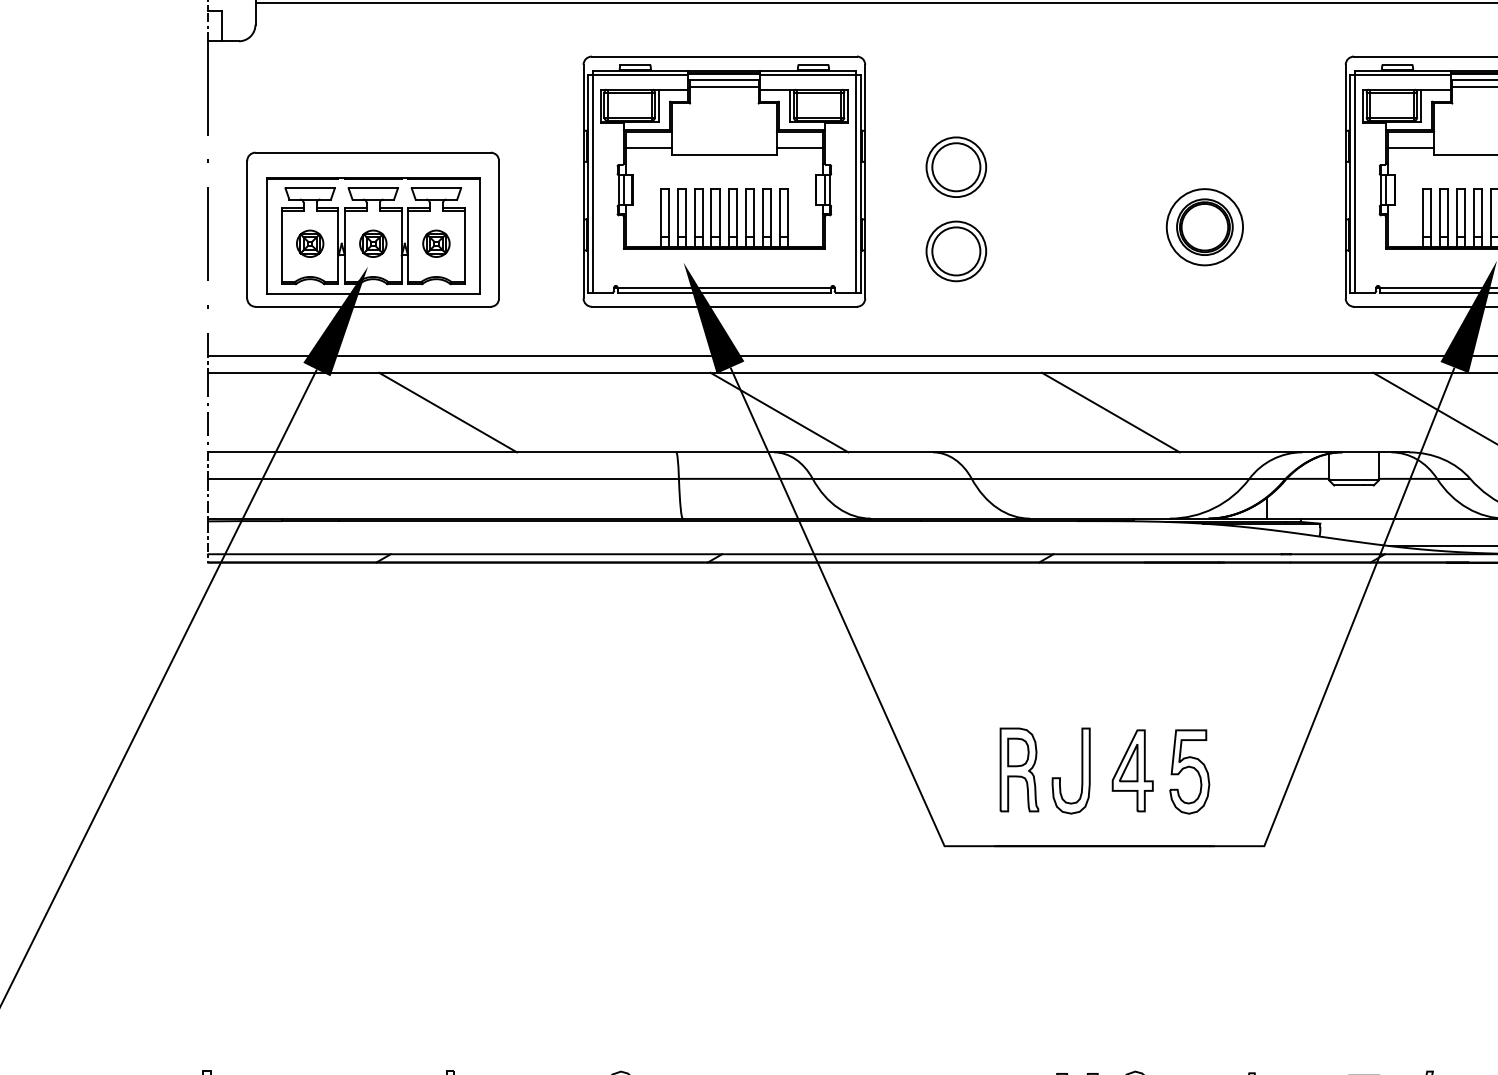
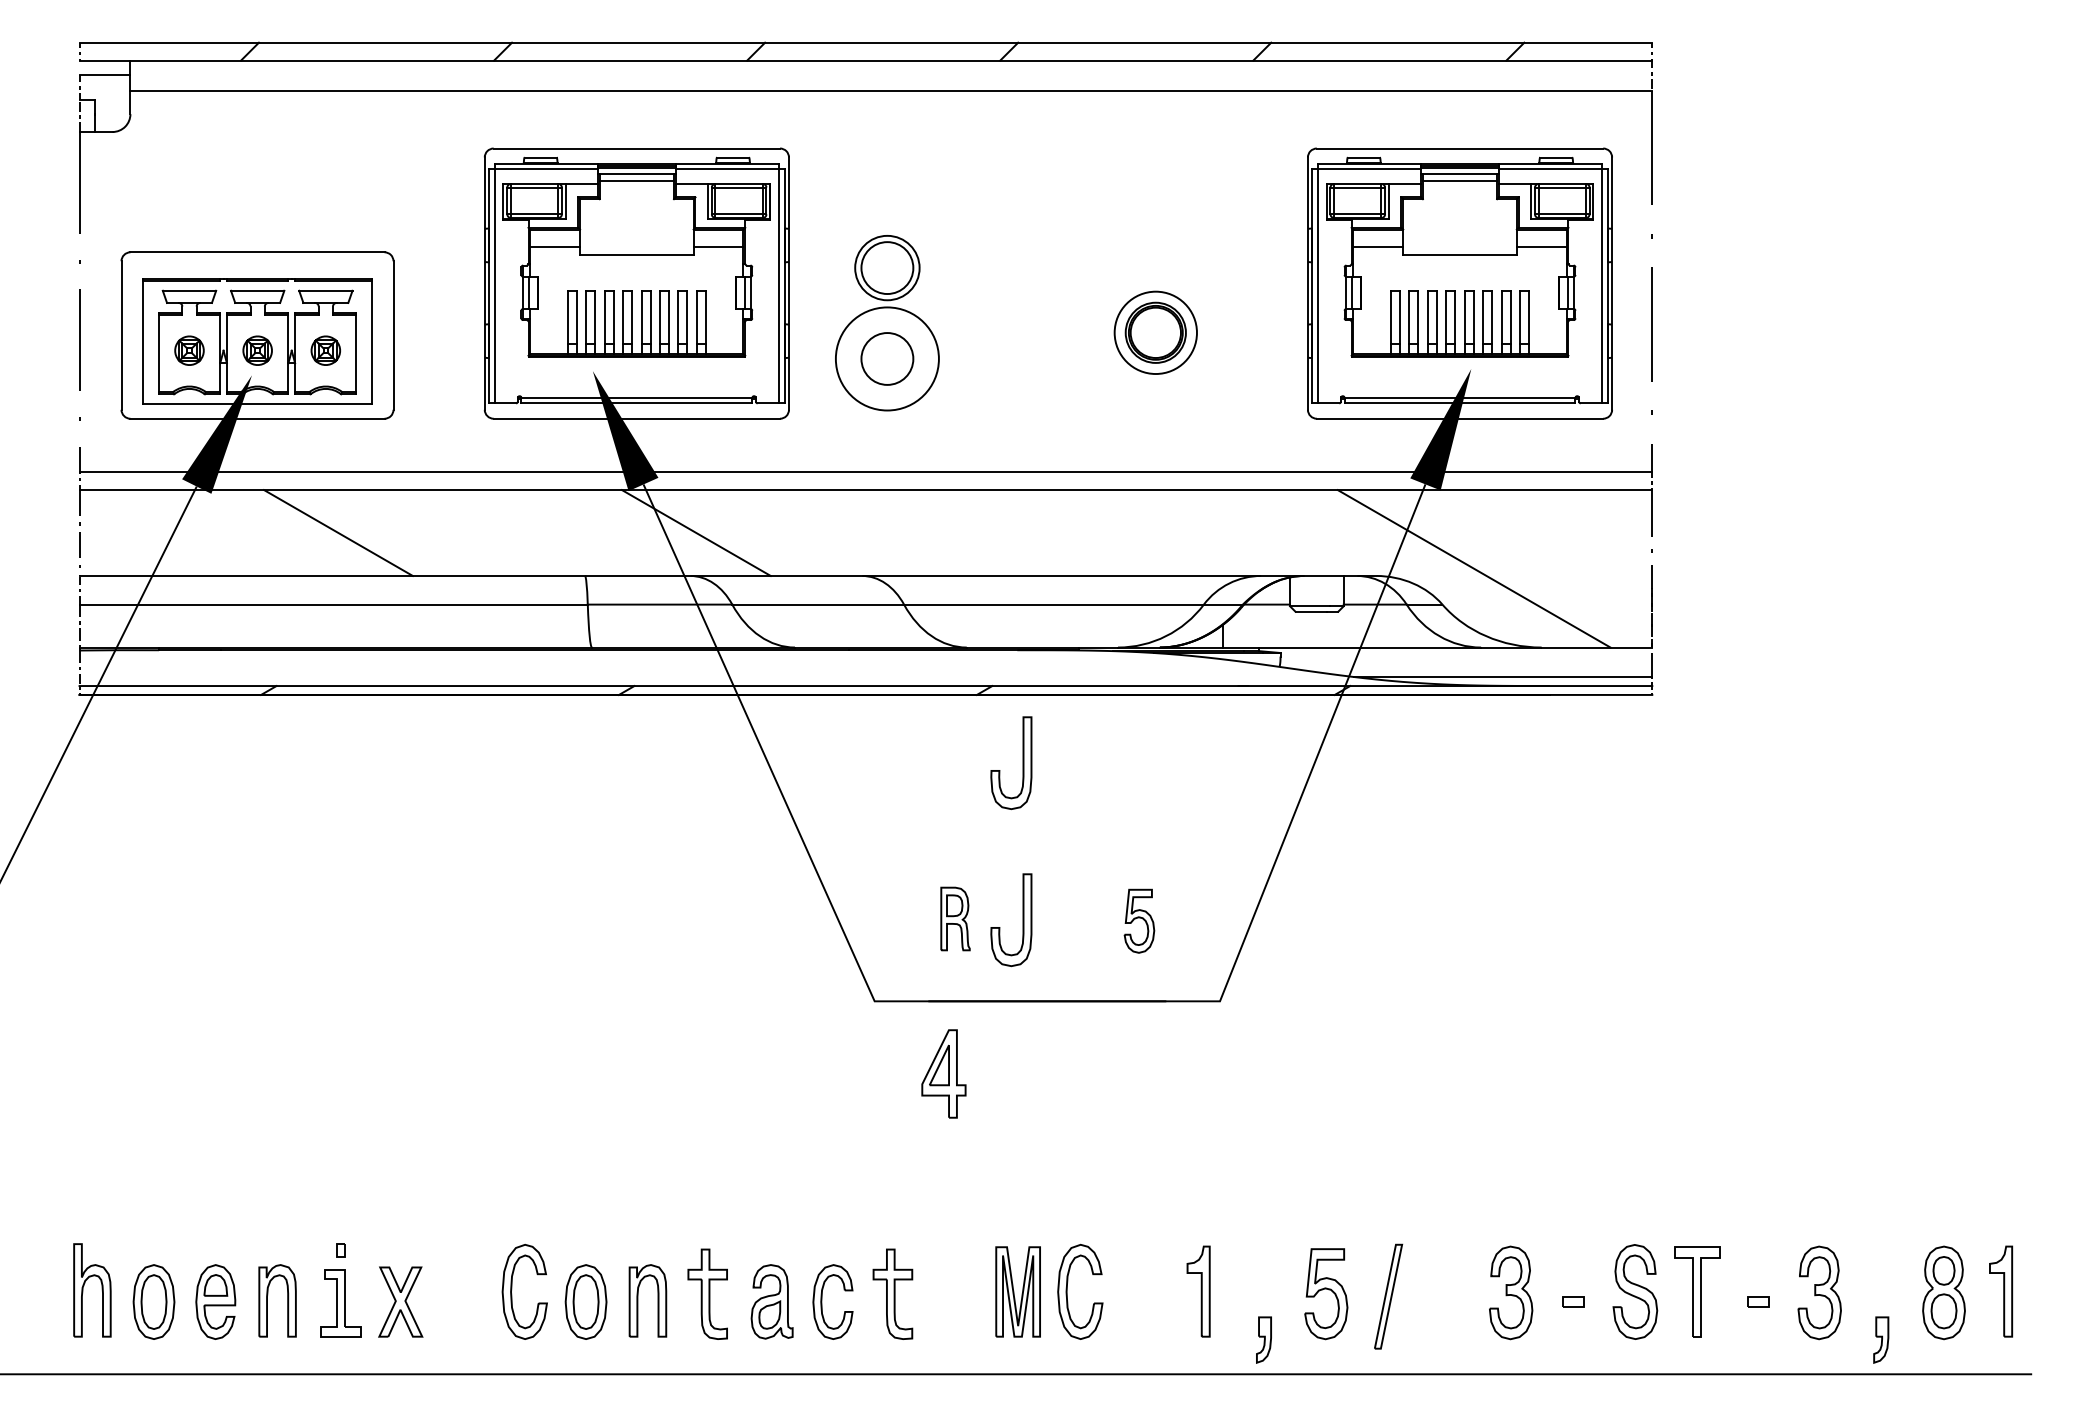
circle: (956, 250) -> (887, 358), size x1.6
line: (1110, 412) -> (1053, 532), removed
part: (1081, 625) -> (1022, 763), added
part: (1019, 769) -> (955, 918), size x0.7
part: (1132, 770) -> (943, 1073), moved
part: (1189, 772) -> (1139, 921), size x0.7

